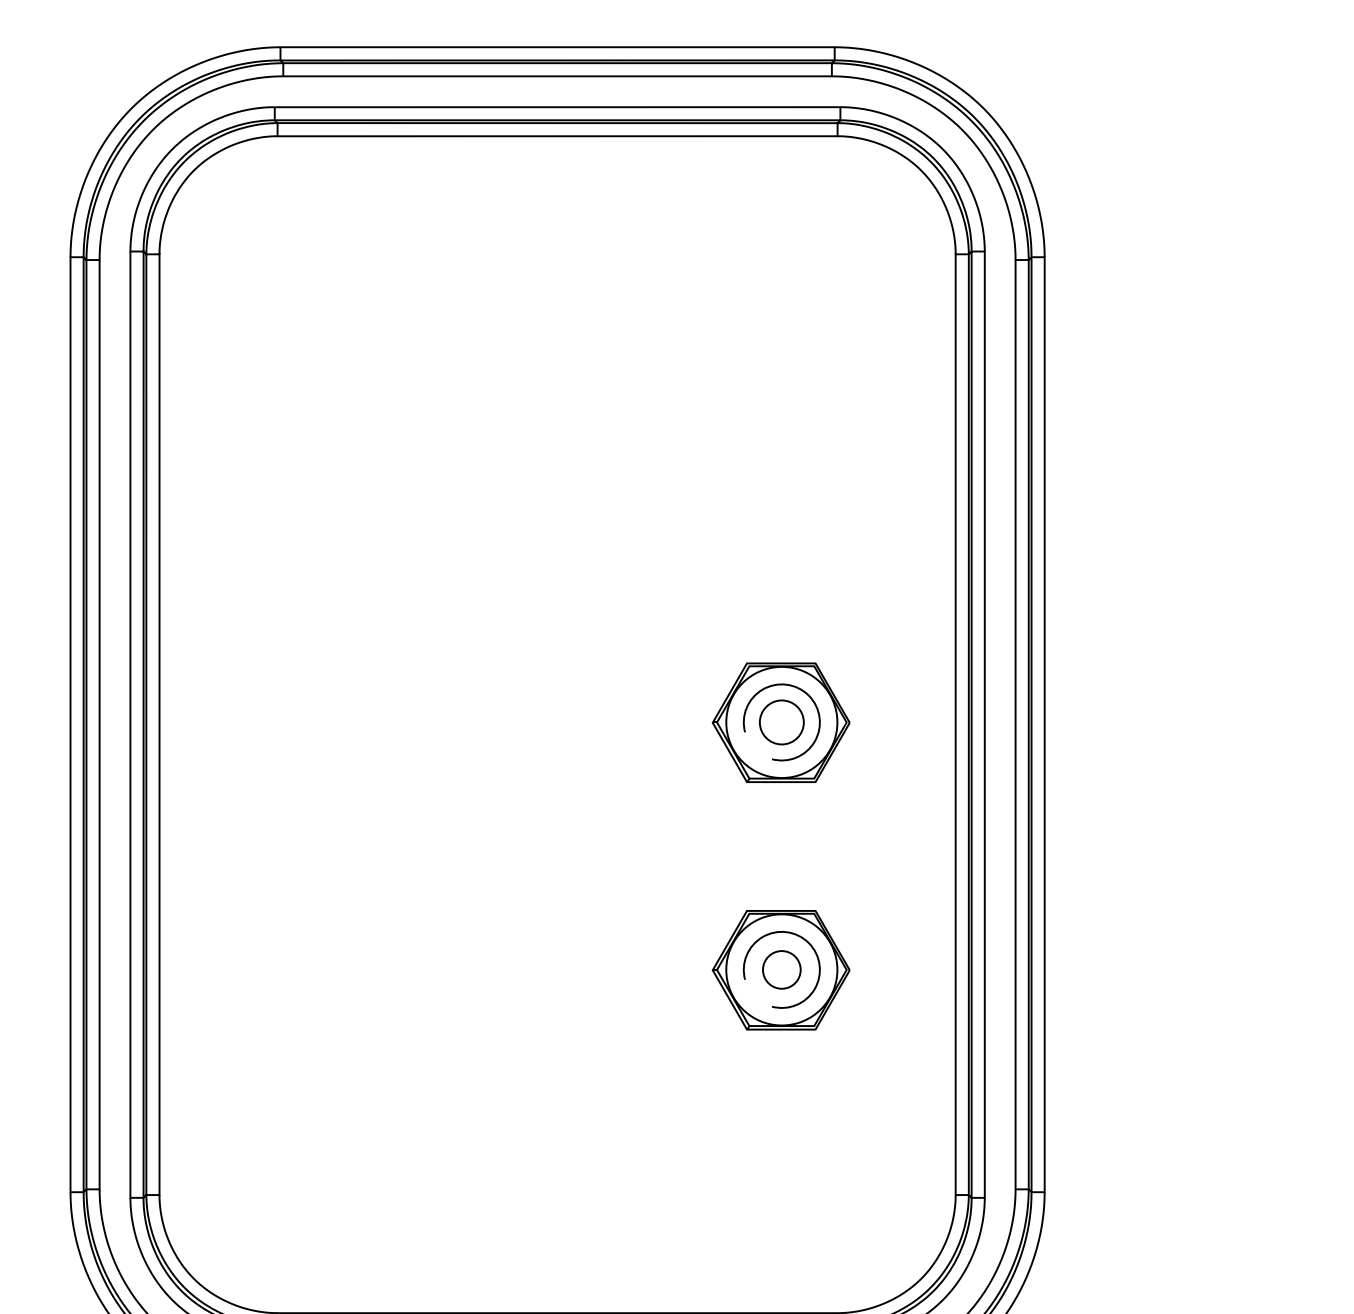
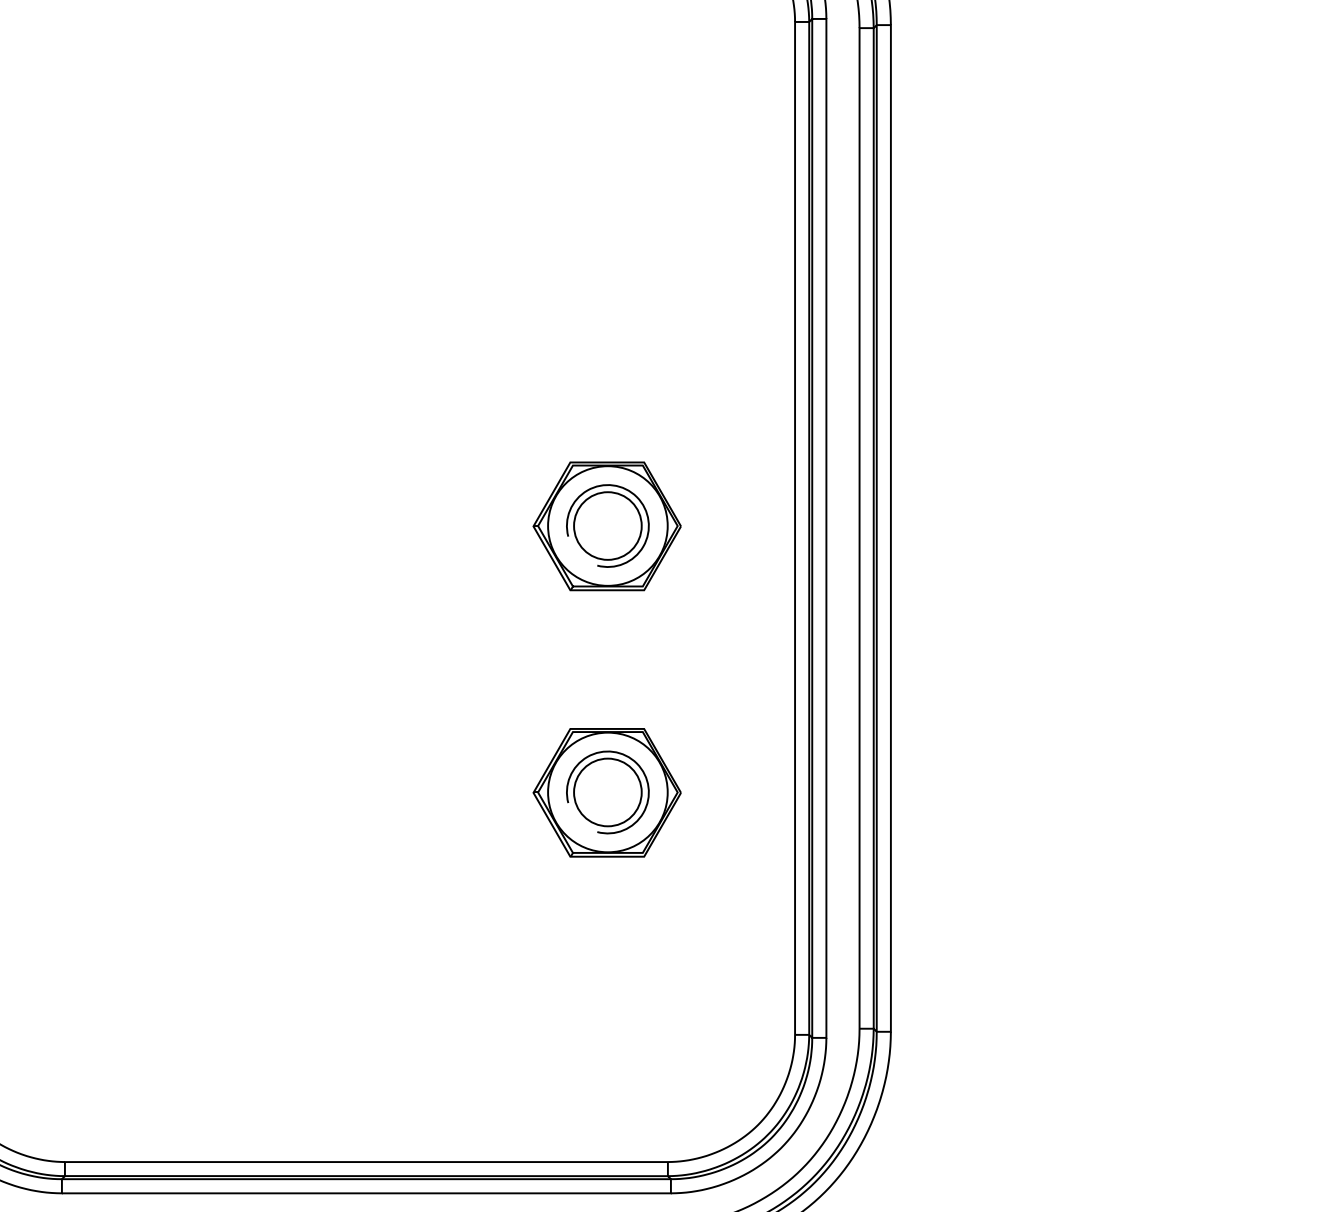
circle: (781, 722) -> (607, 526), size x1.43
circle: (781, 969) -> (607, 792), size x1.67

